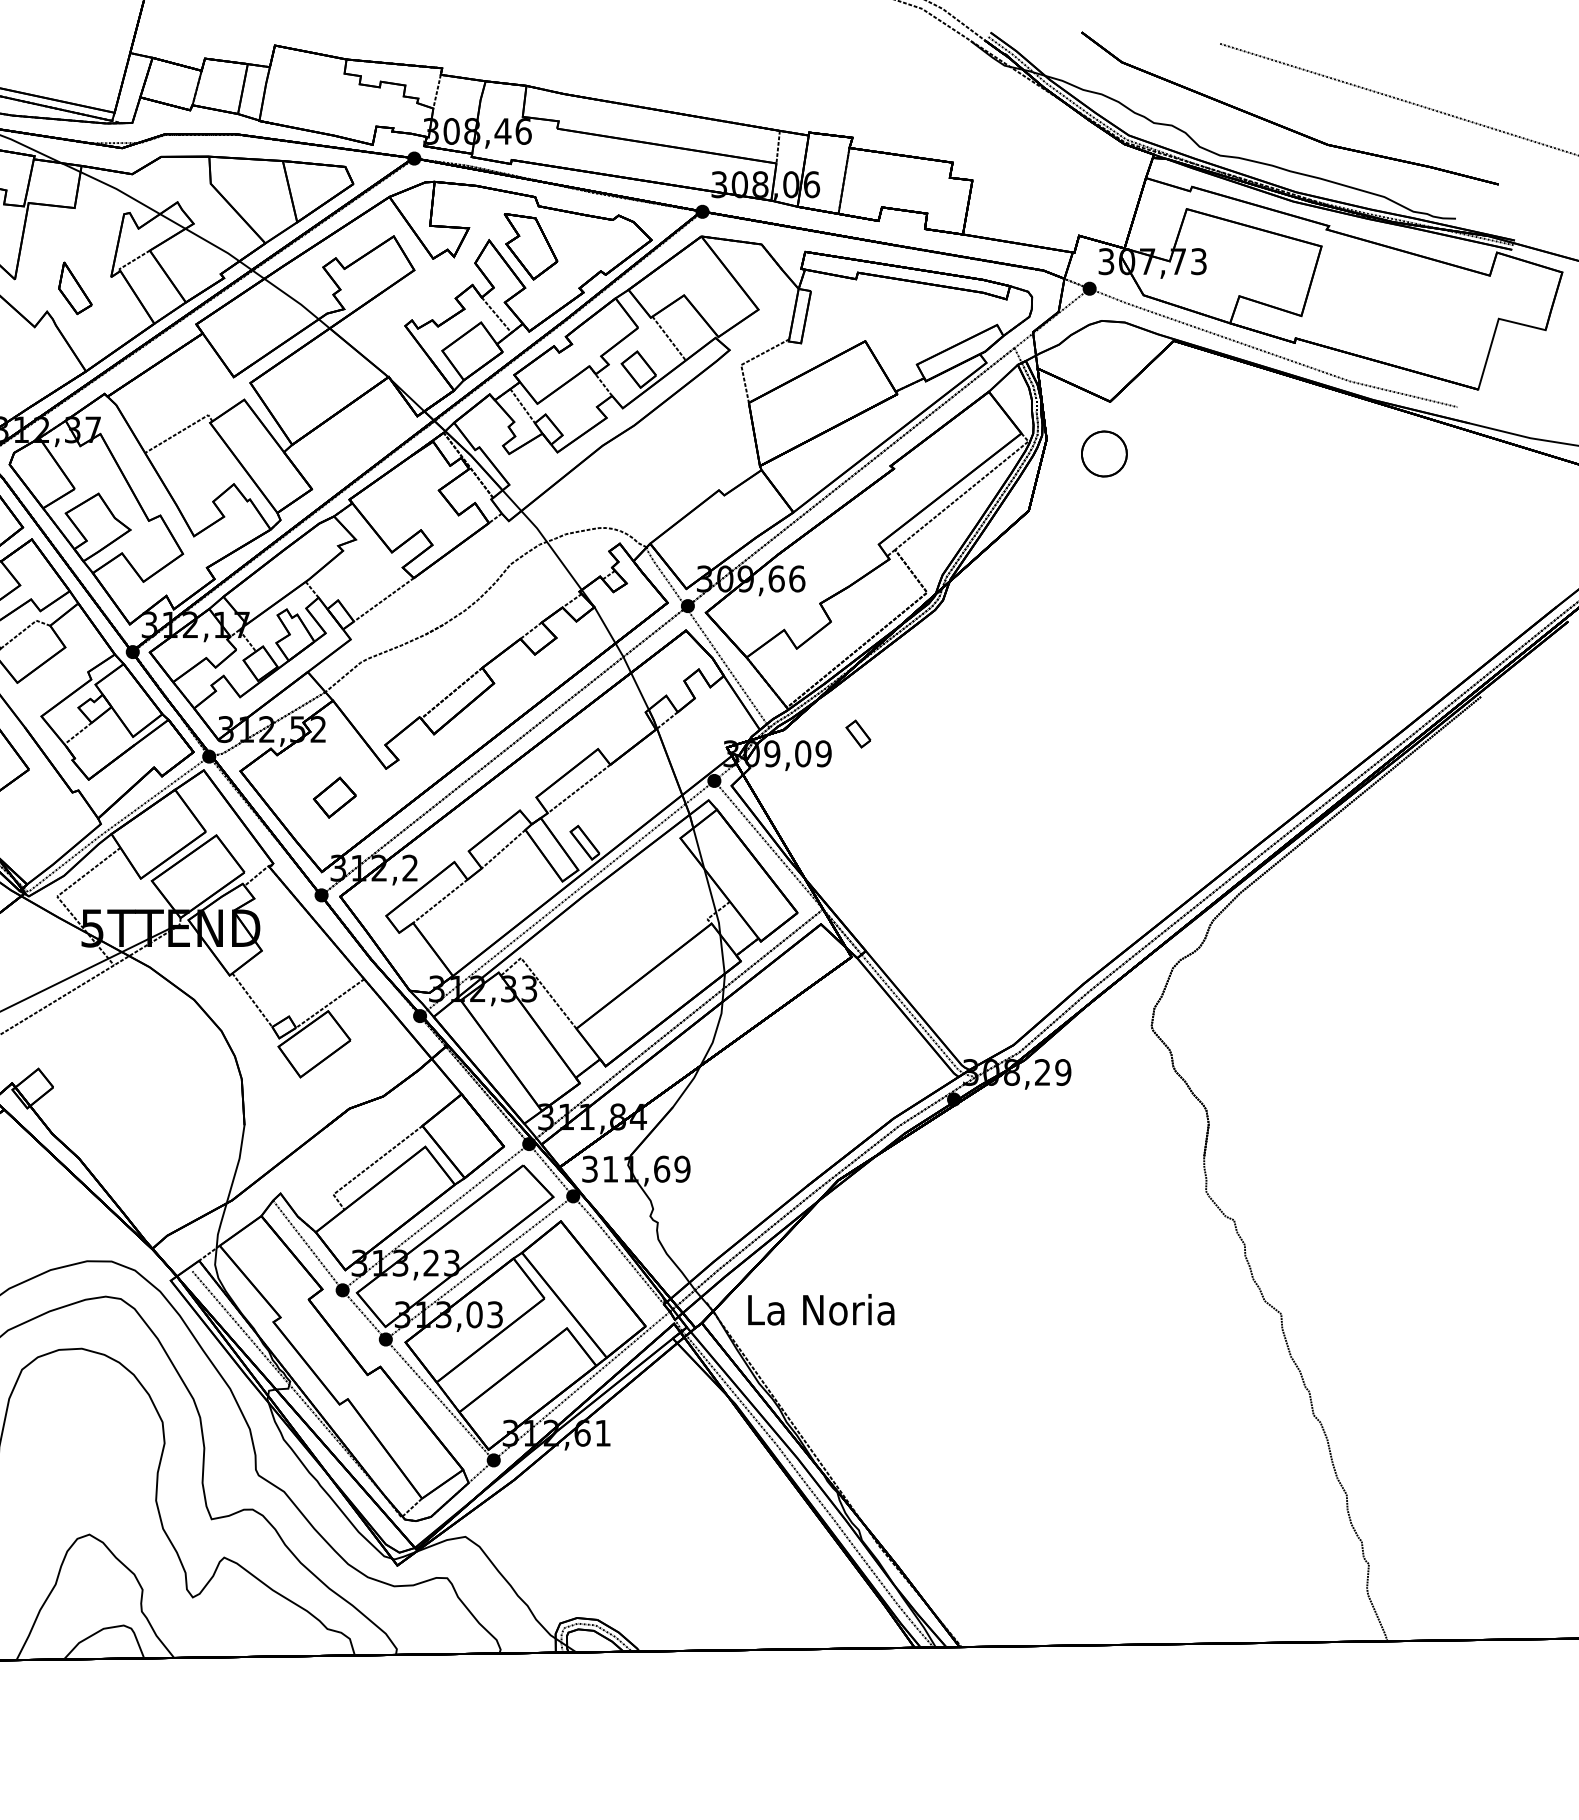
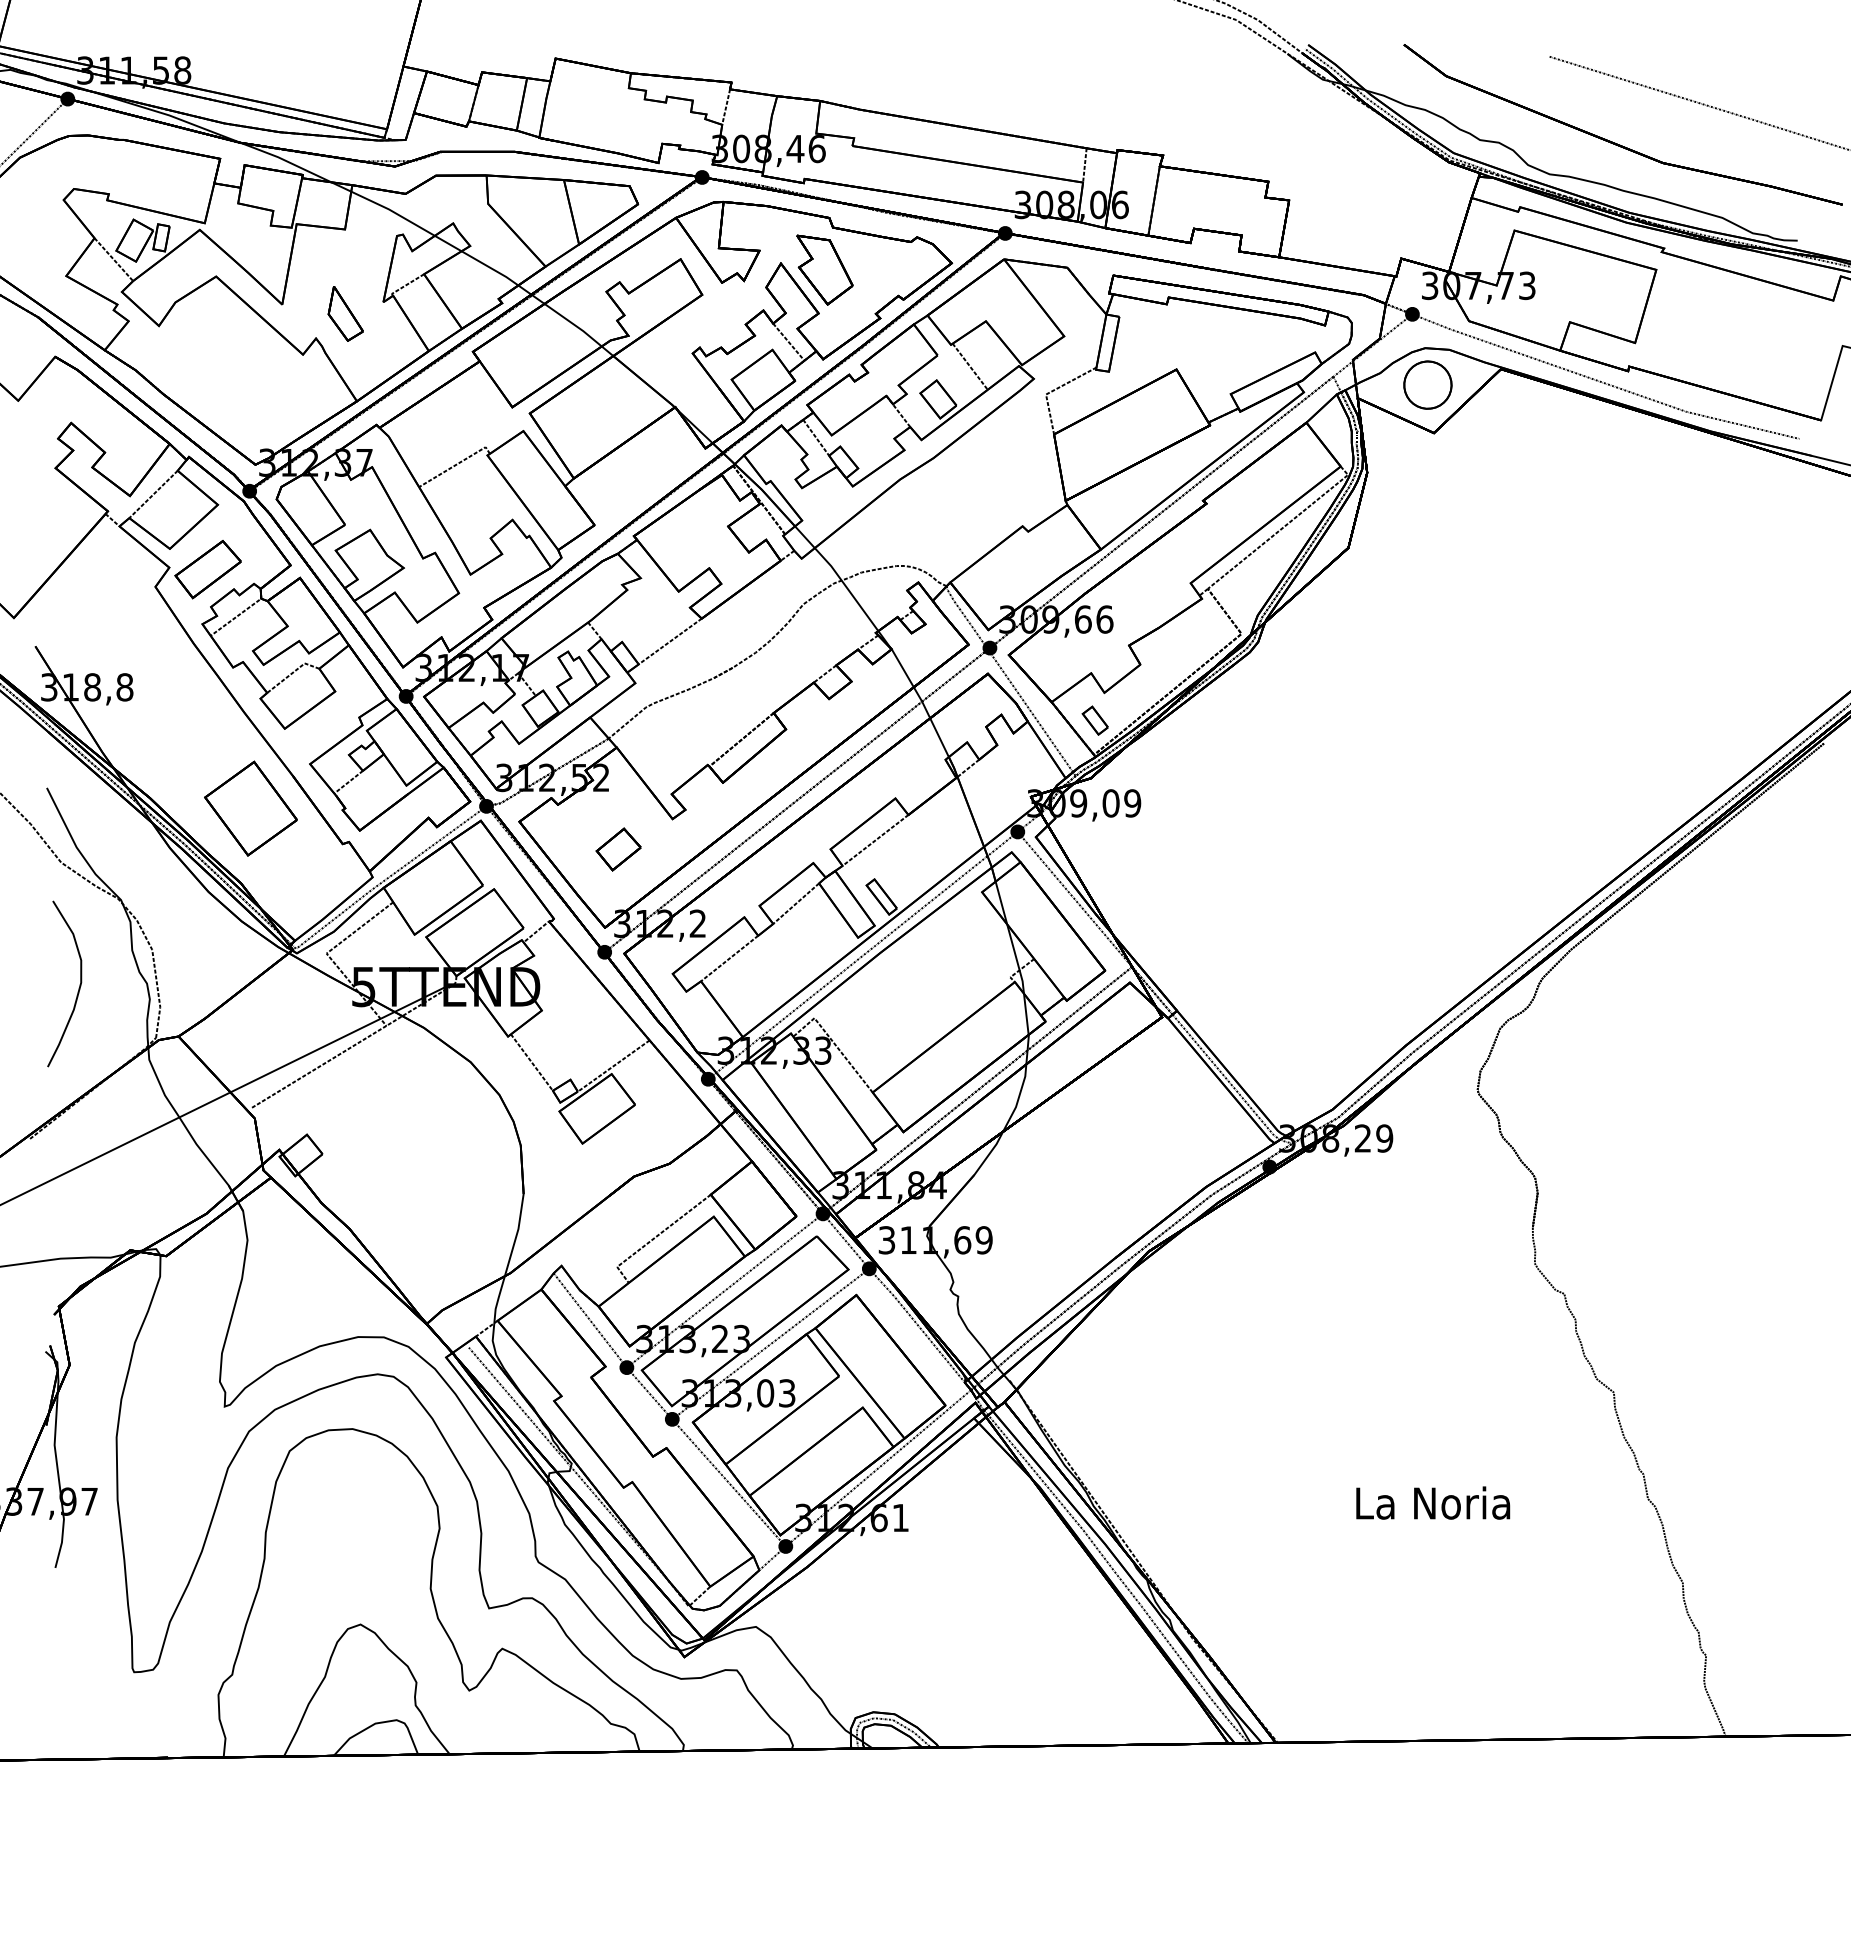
part: (1103, 453) -> (1427, 384), moved
part: (857, 733) -> (1094, 720), moved
text: (821, 1309) -> (1433, 1502), moved

